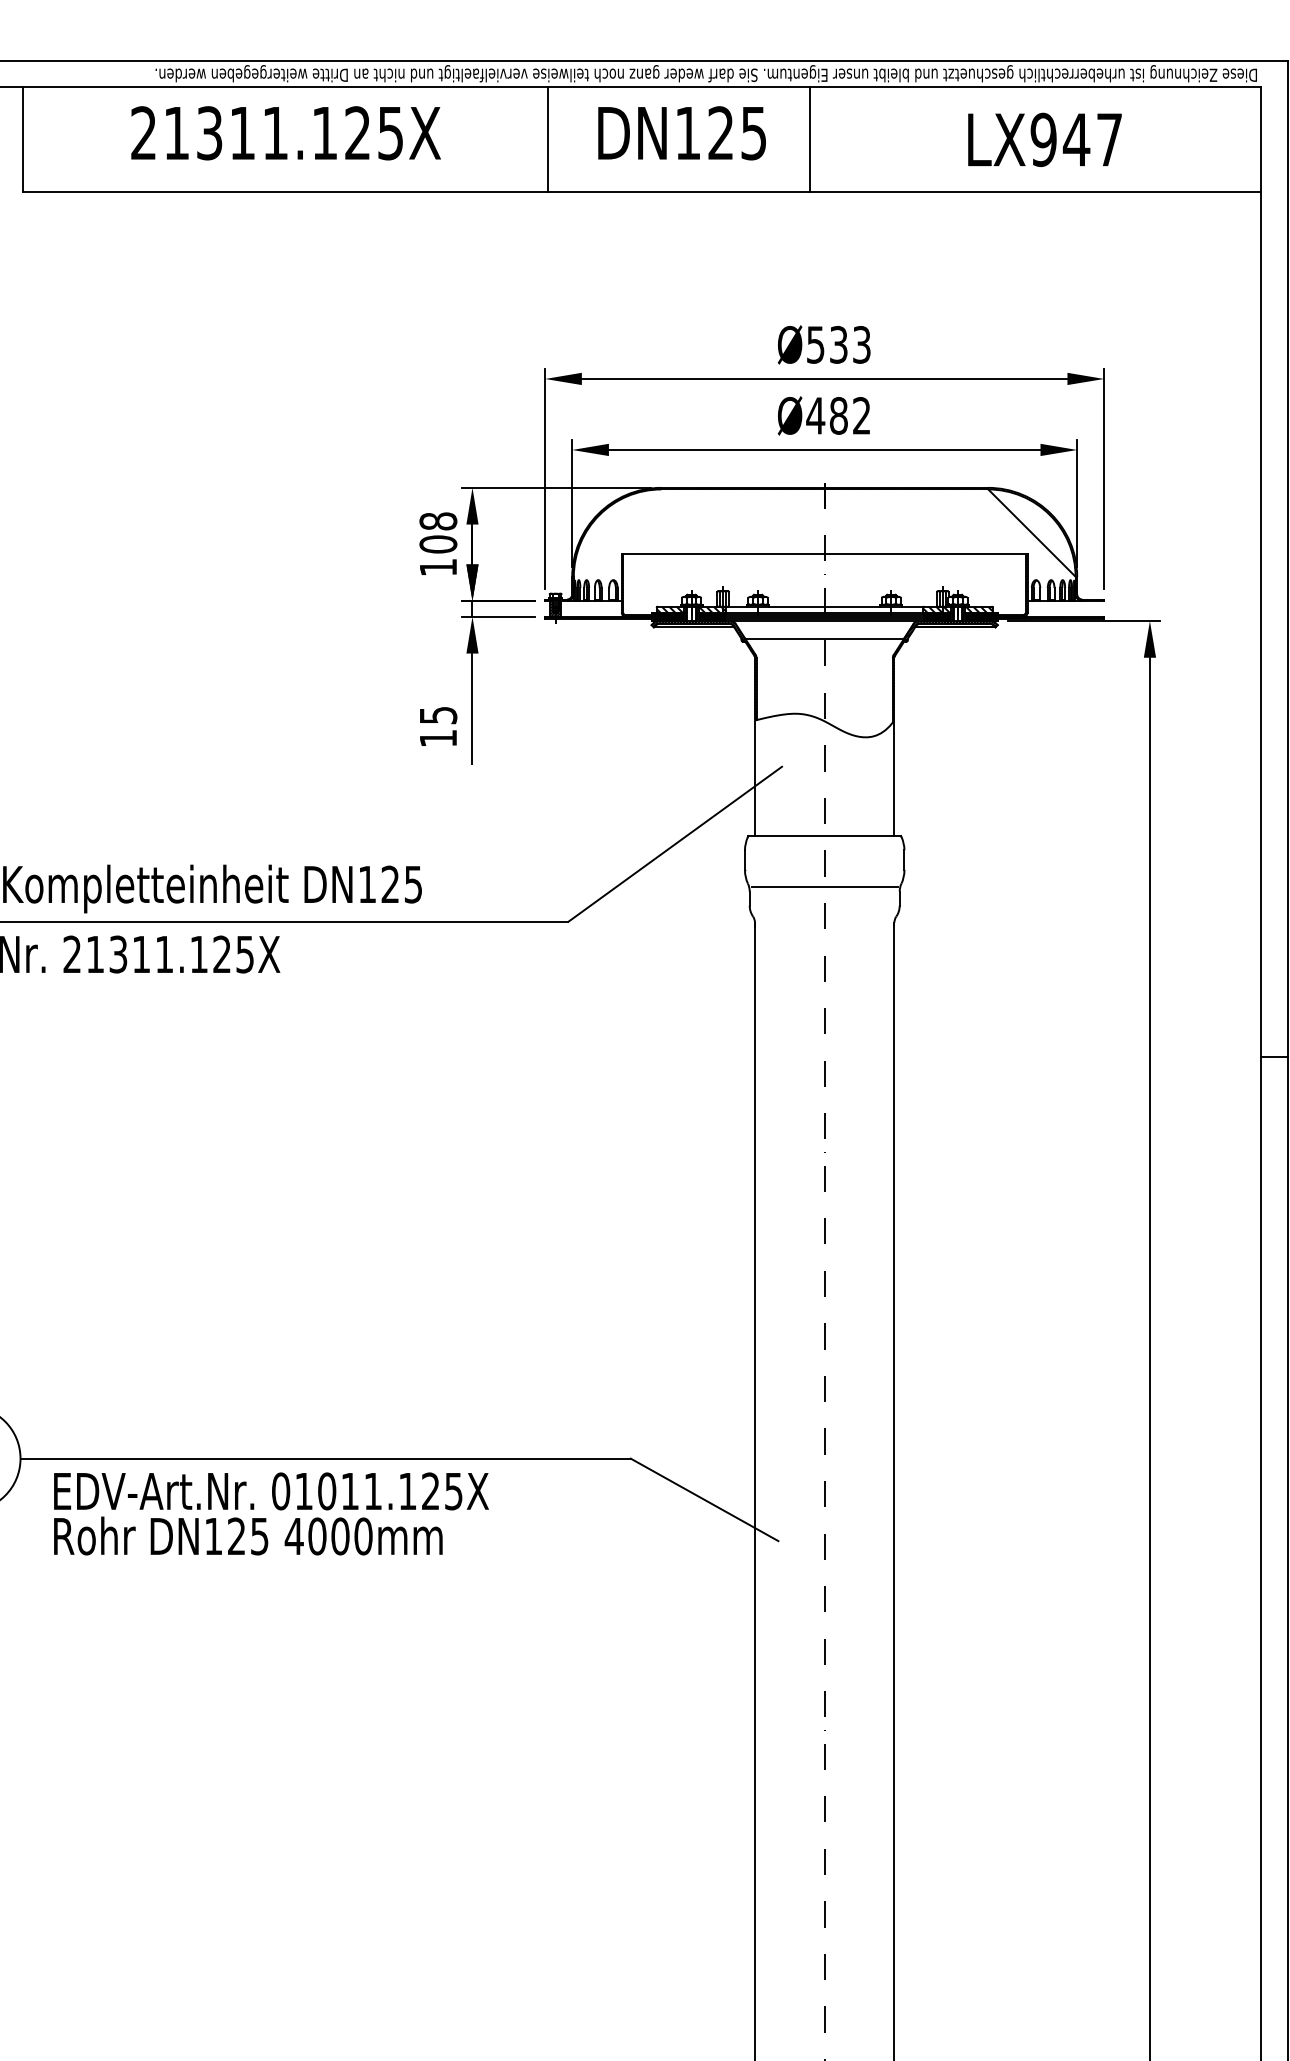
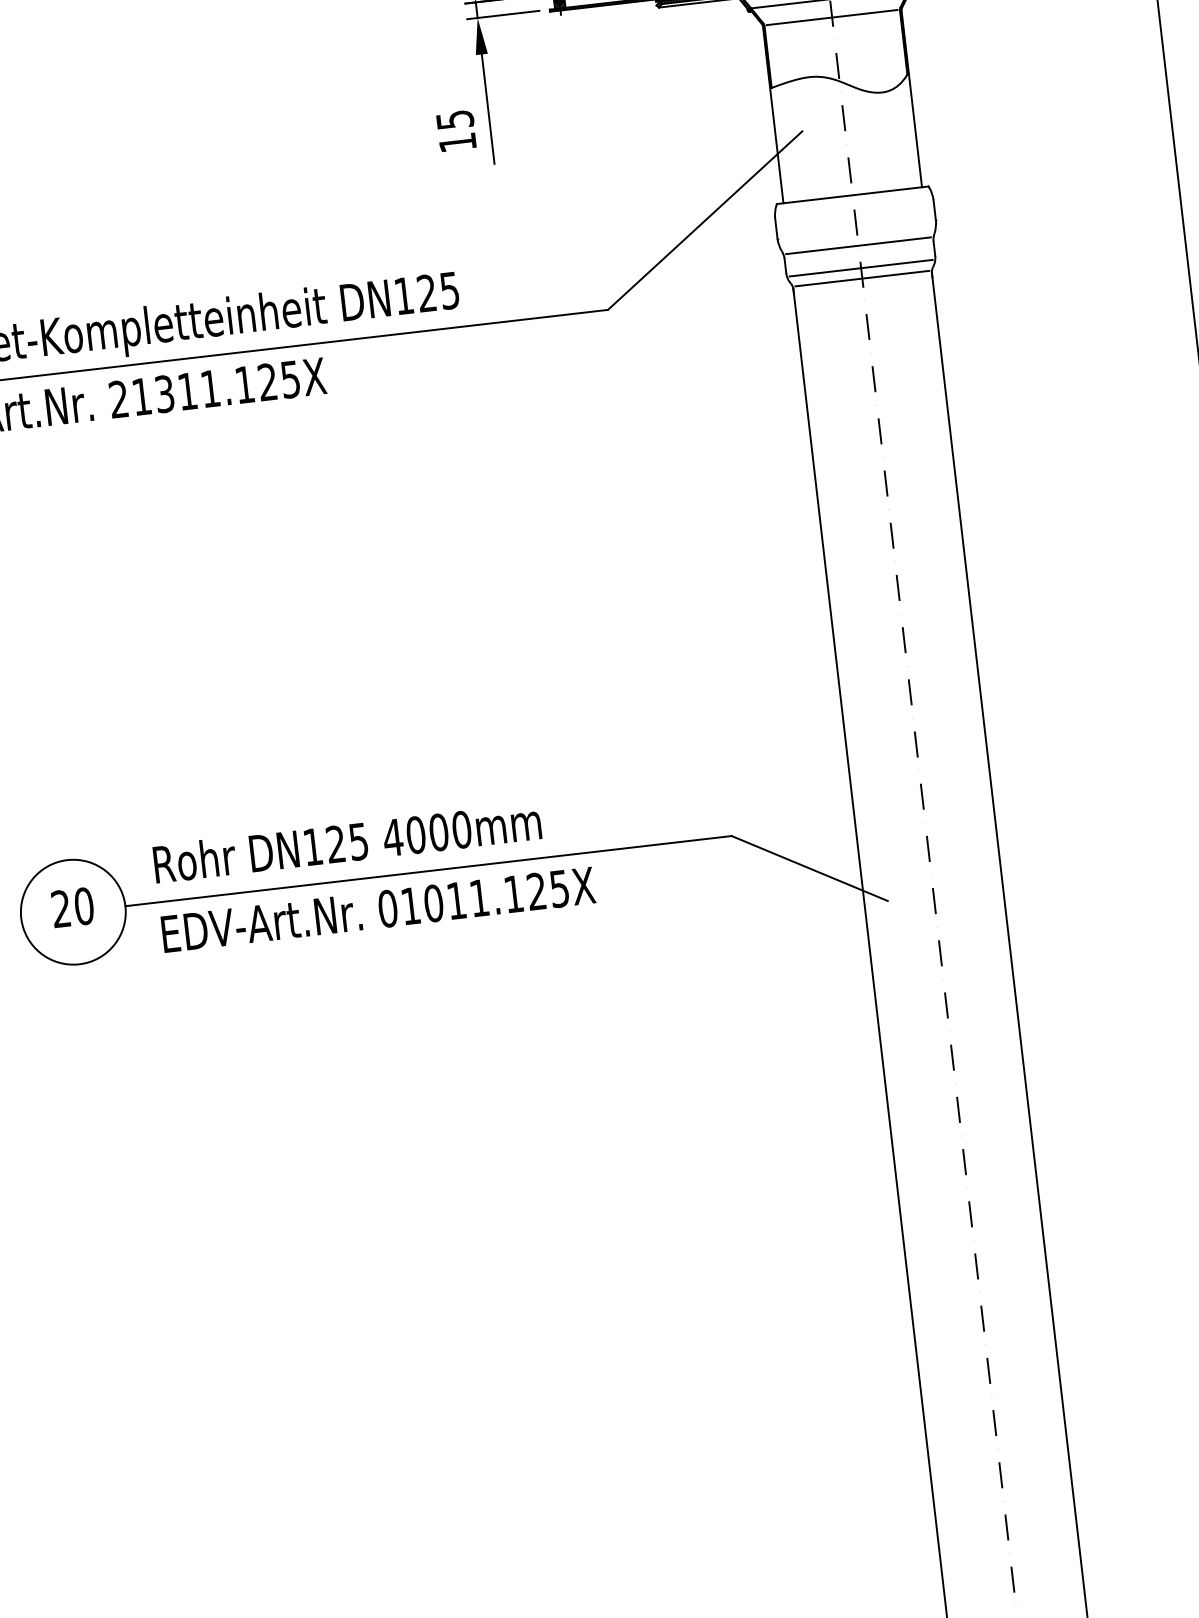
line: (824, 657) -> (831, 17), added
line: (824, 909) -> (860, 268), added
line: (824, 919) -> (862, 278), added
text: (248, 1535) -> (347, 842), moved

